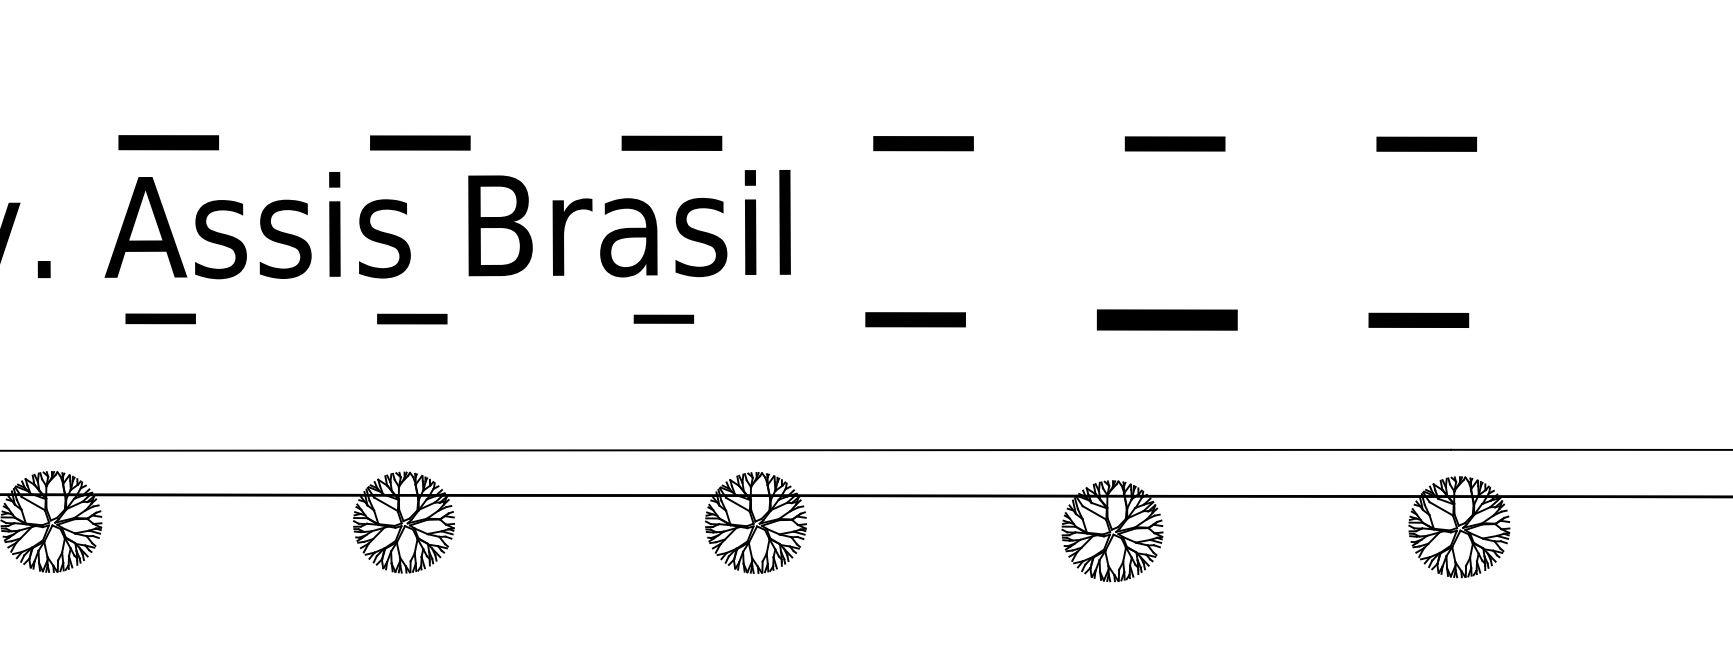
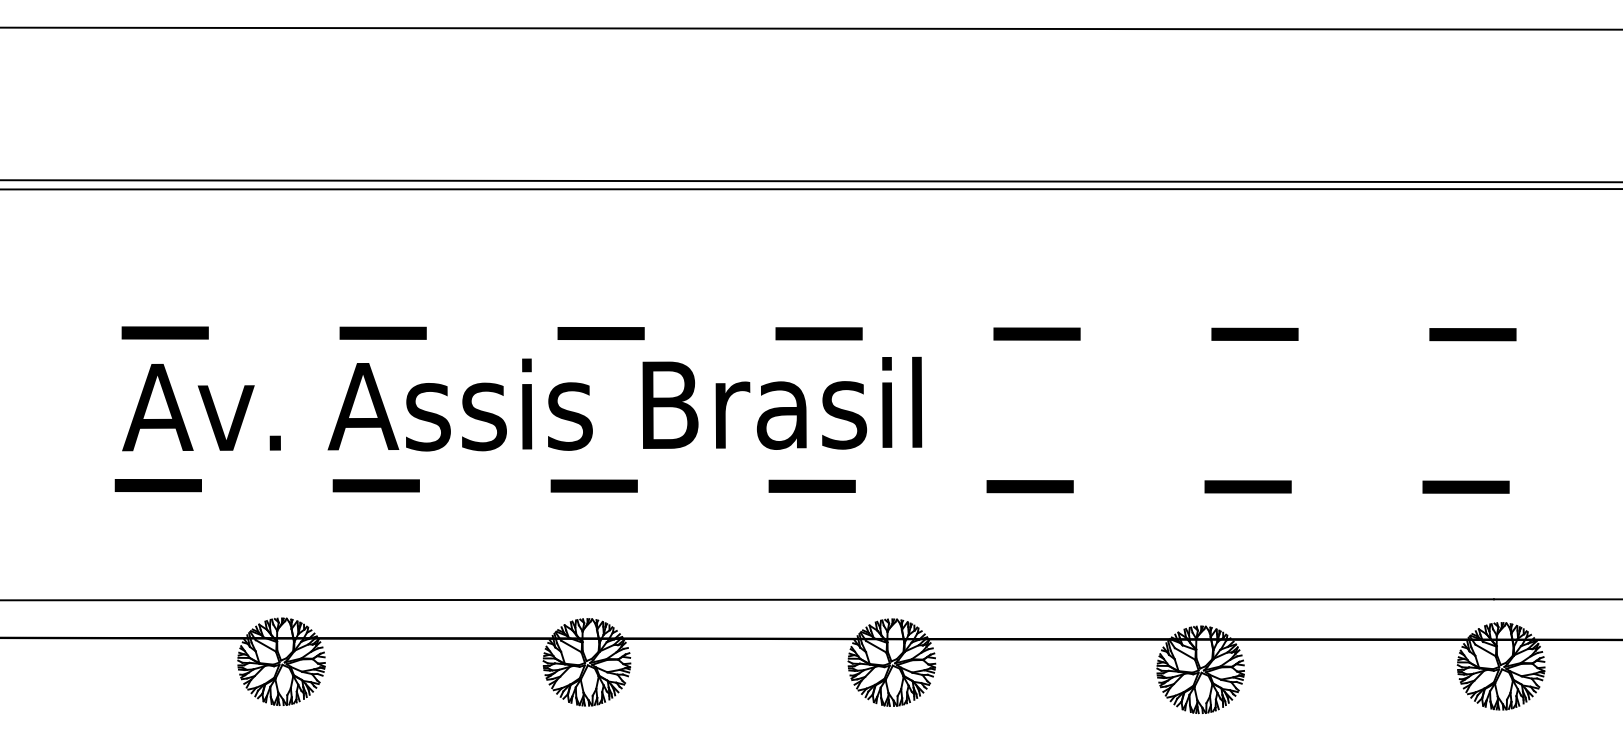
part: (159, 318) -> (375, 485), size x1.43
part: (411, 318) -> (593, 485), size x1.43
part: (663, 318) -> (811, 485), size x1.67
part: (1166, 319) -> (1247, 486), size x0.71

